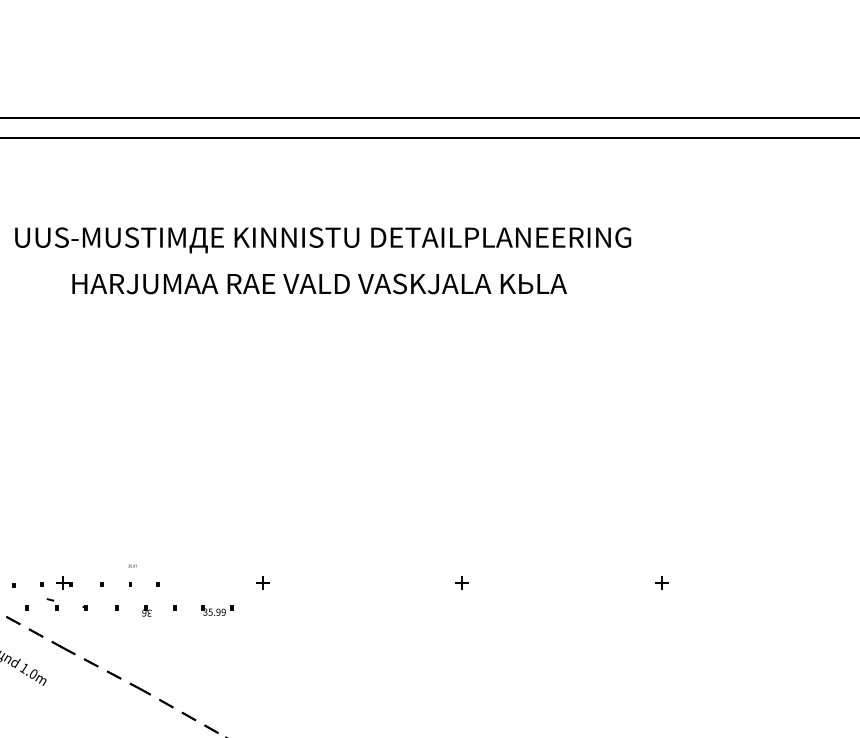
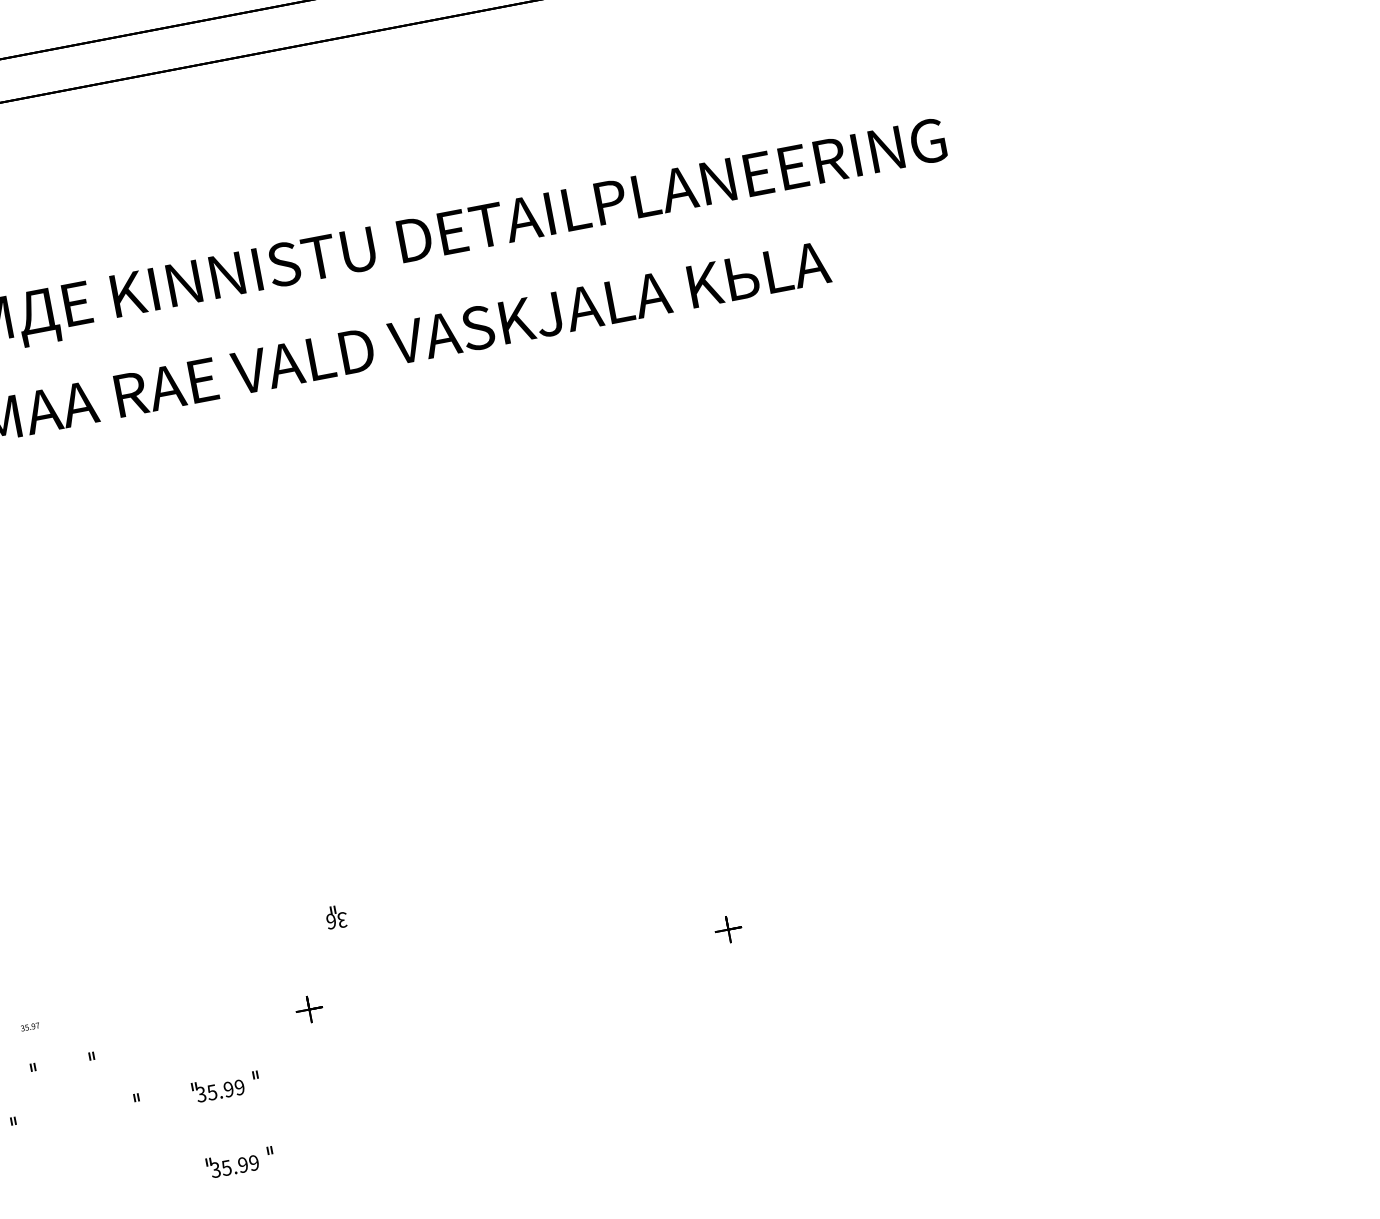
part: (661, 582) -> (1146, 849), removed
part: (146, 610) -> (334, 915), moved
part: (217, 646) -> (240, 1161), added

